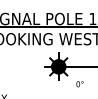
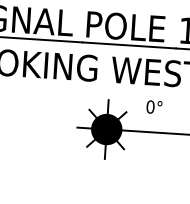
text: (79, 84) -> (153, 107), moved

